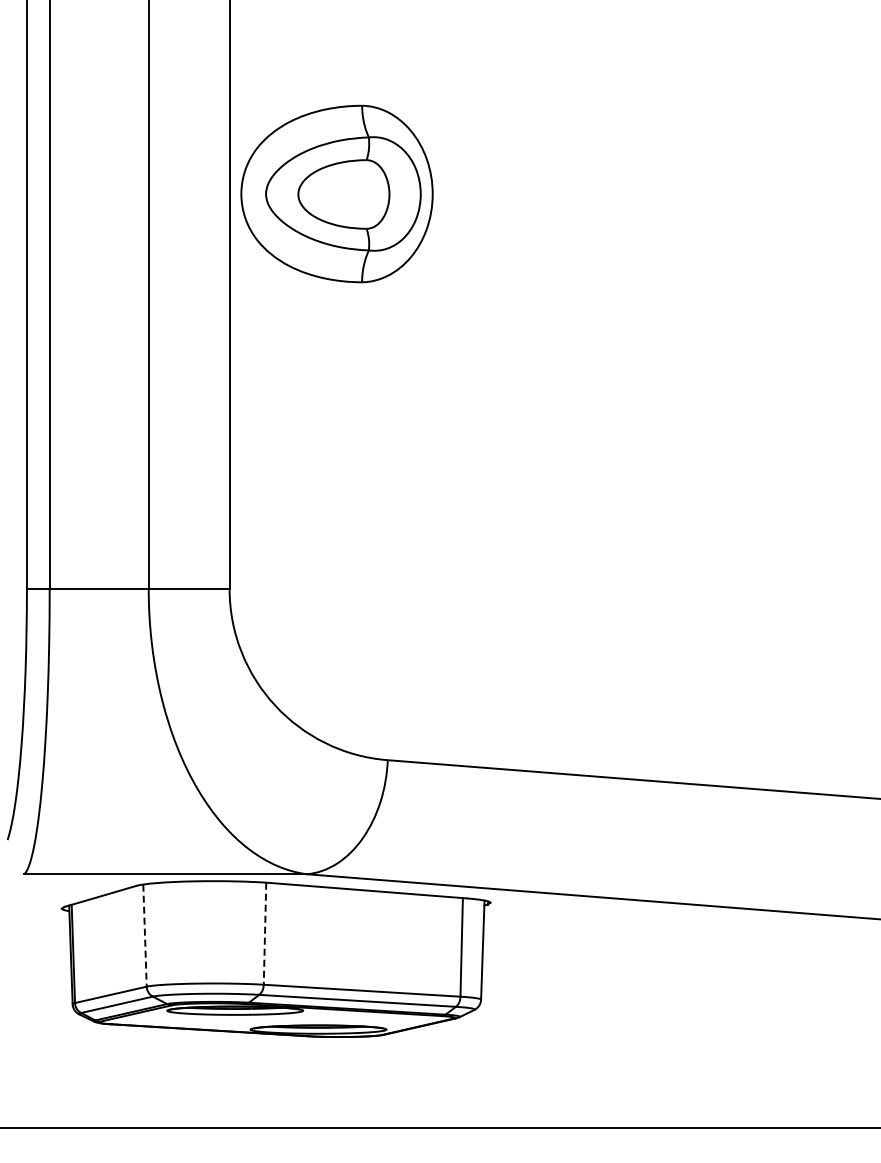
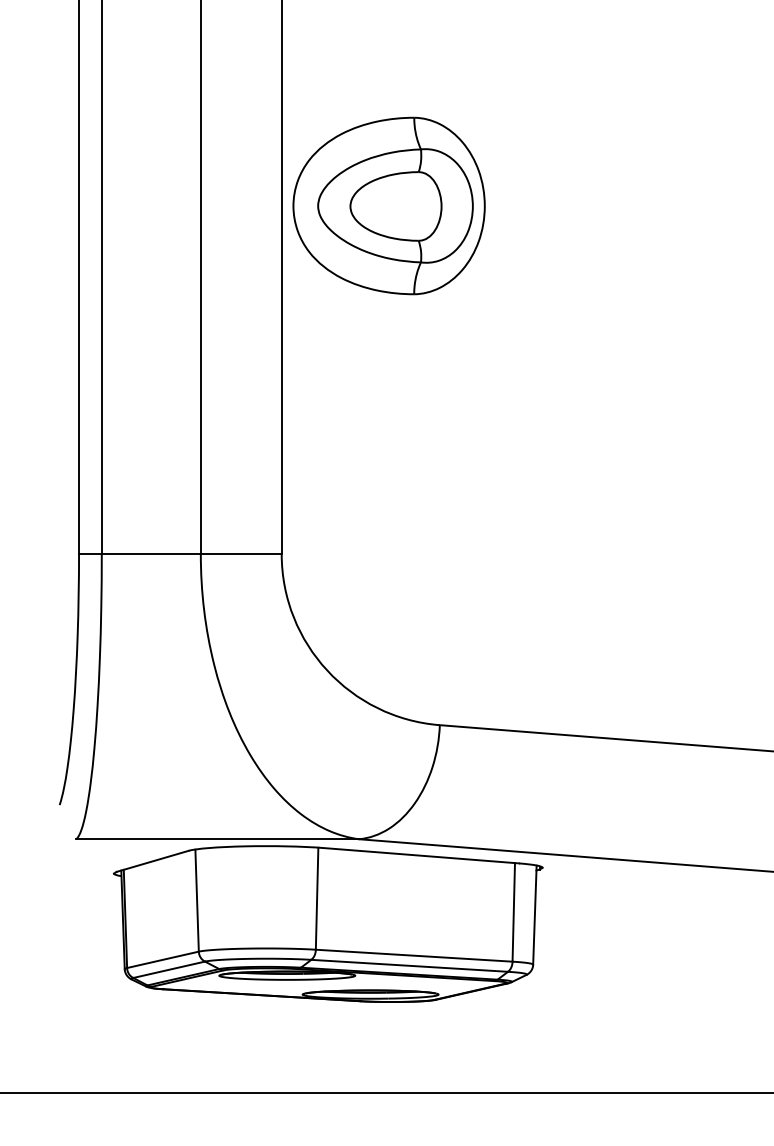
part: (336, 193) -> (388, 205), moved
line: (265, 934) -> (317, 899), dashed -> solid
line: (145, 936) -> (197, 901), dashed -> solid

